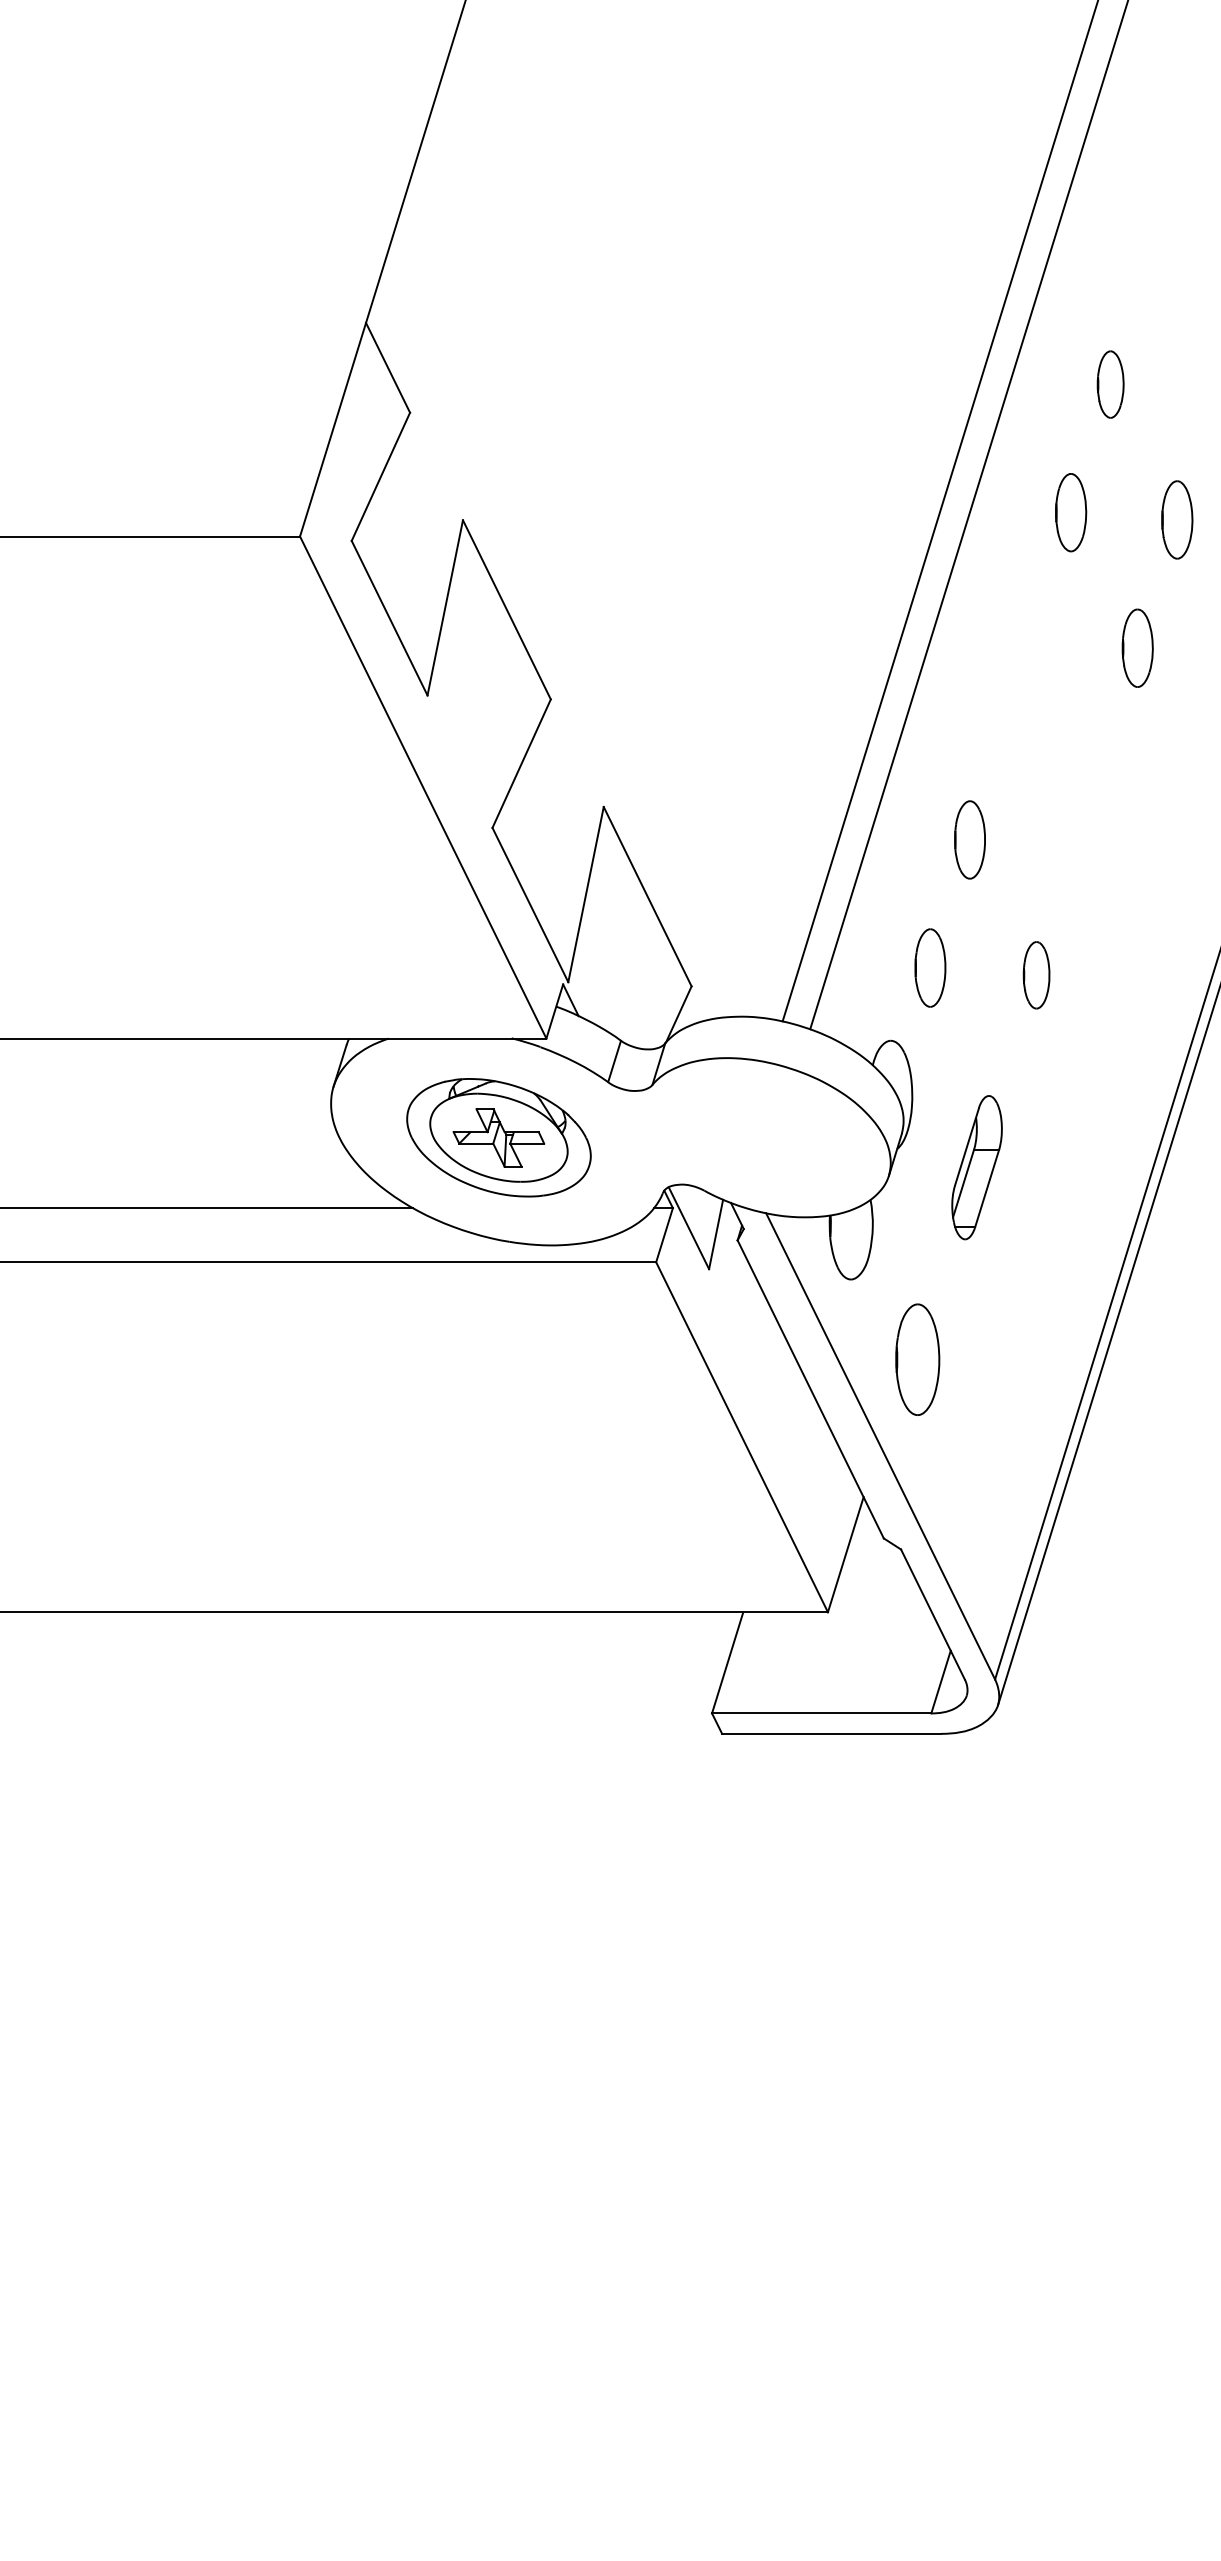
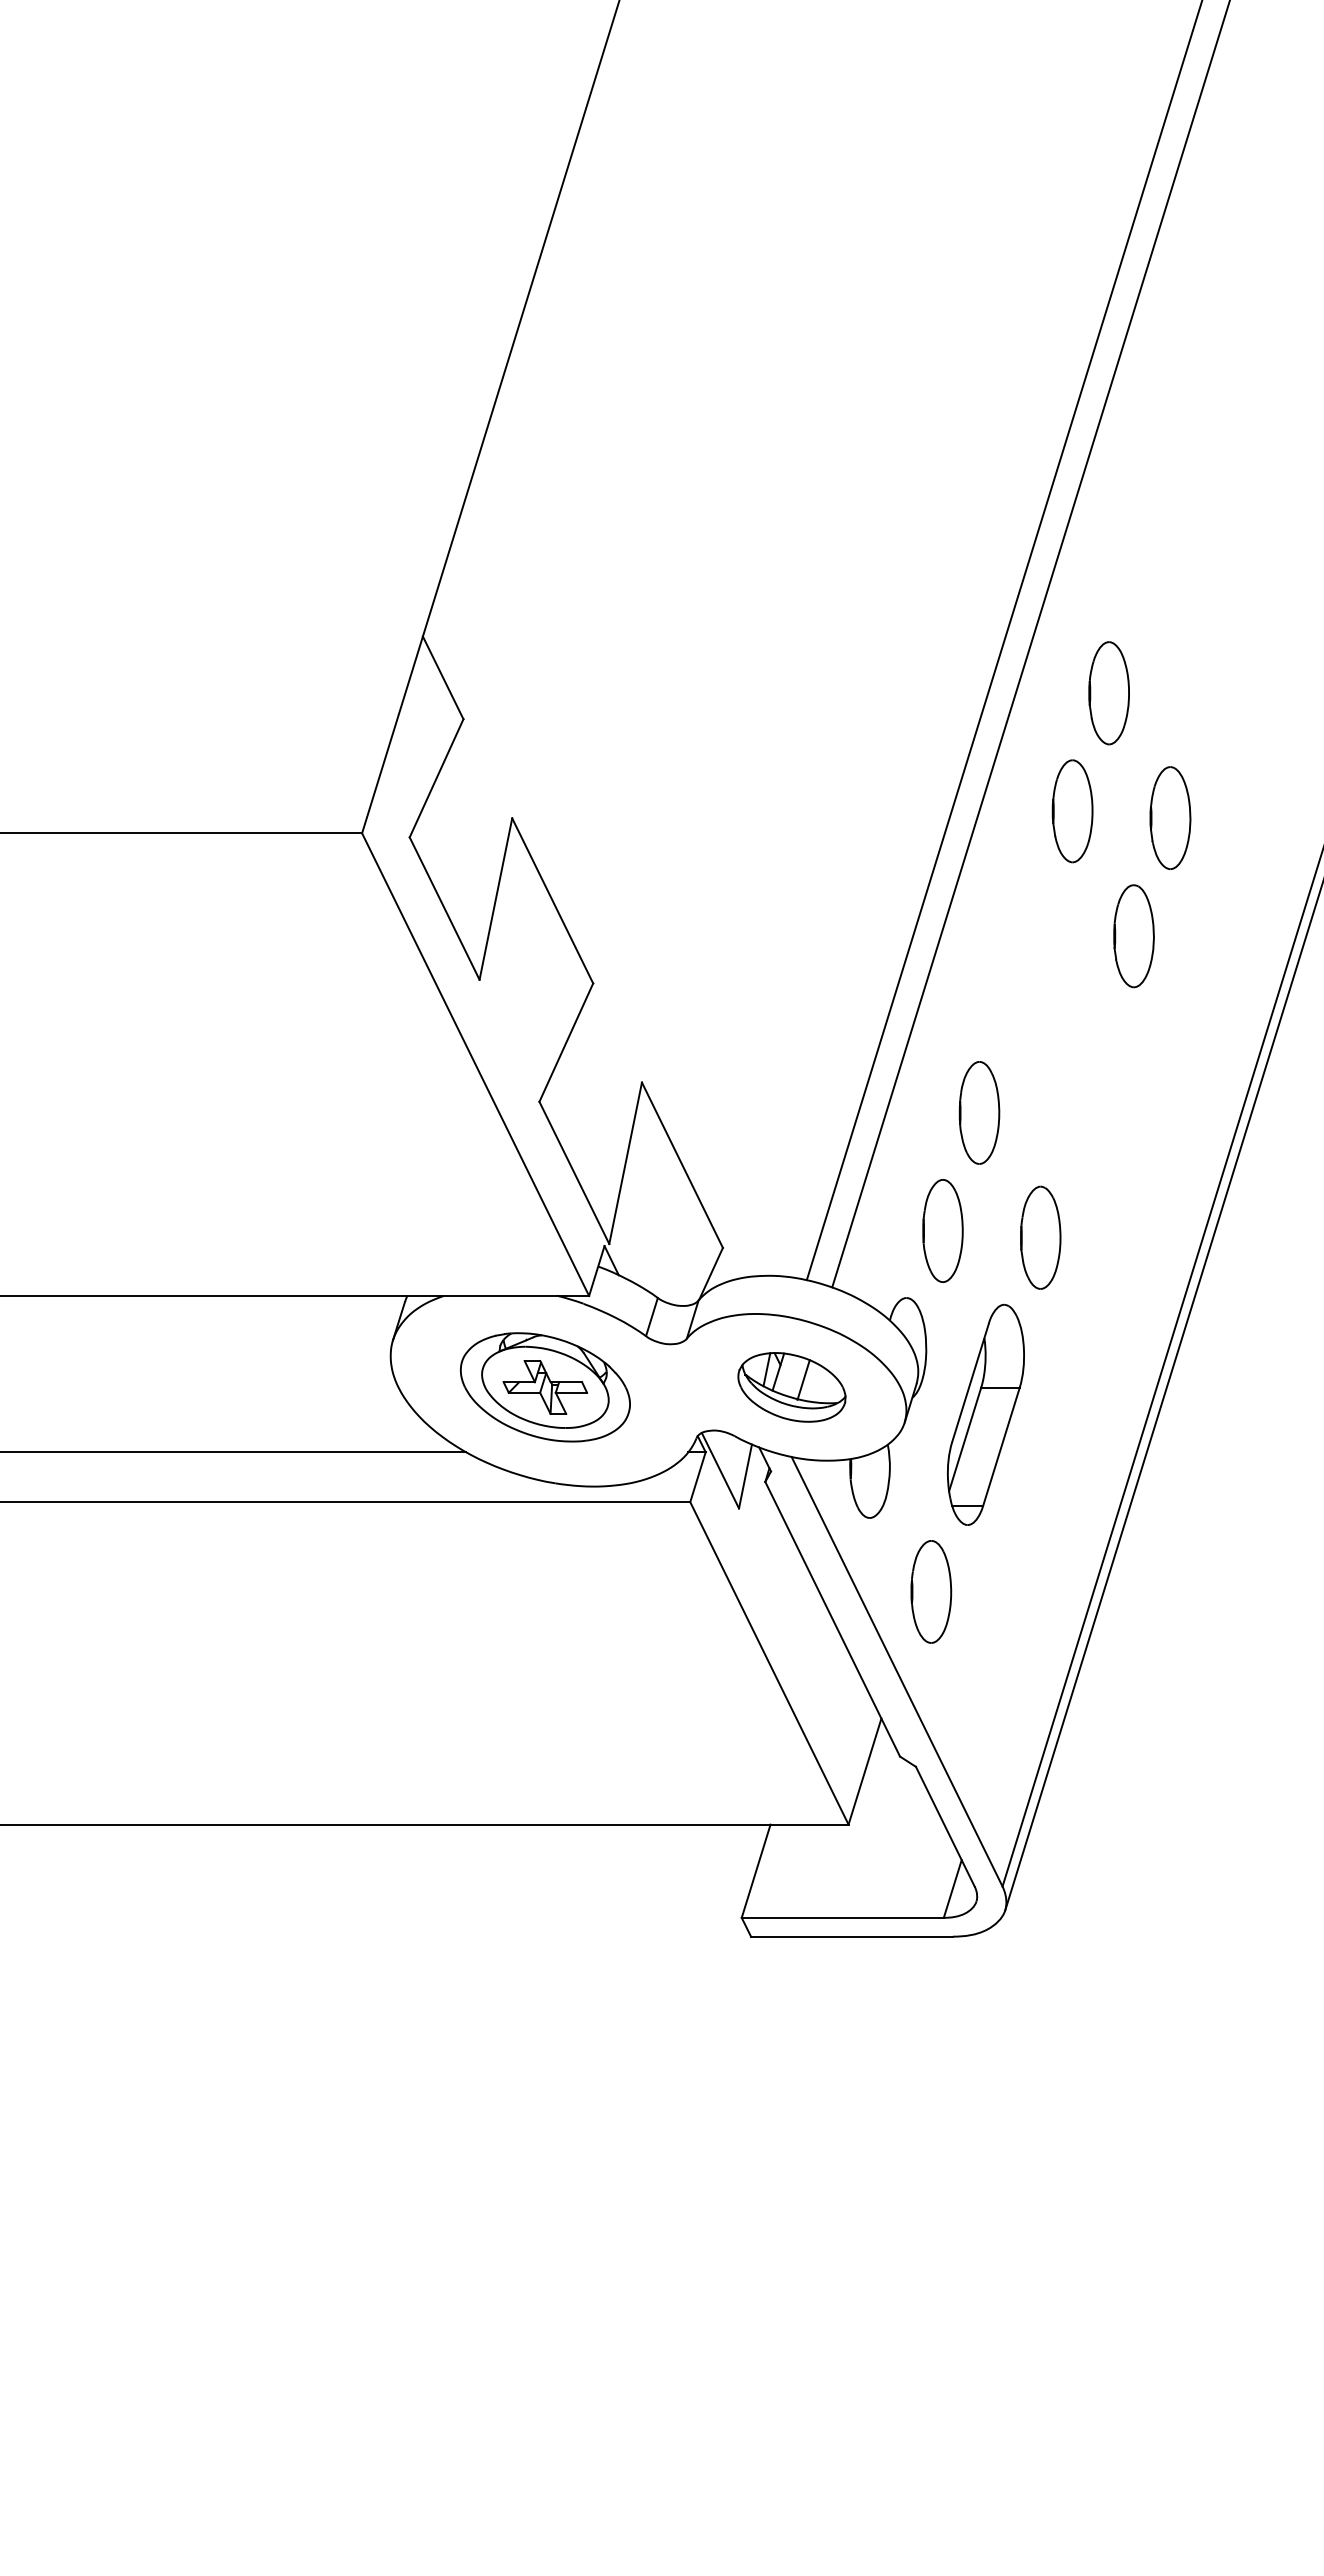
part: (1110, 384) -> (1108, 693), size x1.67
part: (1070, 512) -> (1072, 811), size x1.43
part: (1177, 519) -> (1170, 817), size x1.43
part: (1137, 648) -> (1133, 936), size x1.43
part: (970, 839) -> (979, 1112), size x1.43
part: (929, 967) -> (942, 1230), size x1.43
part: (1036, 975) -> (1040, 1237), size x1.67
part: (766, 1137) -> (791, 1387), added
part: (976, 1167) -> (985, 1414), size x1.67

